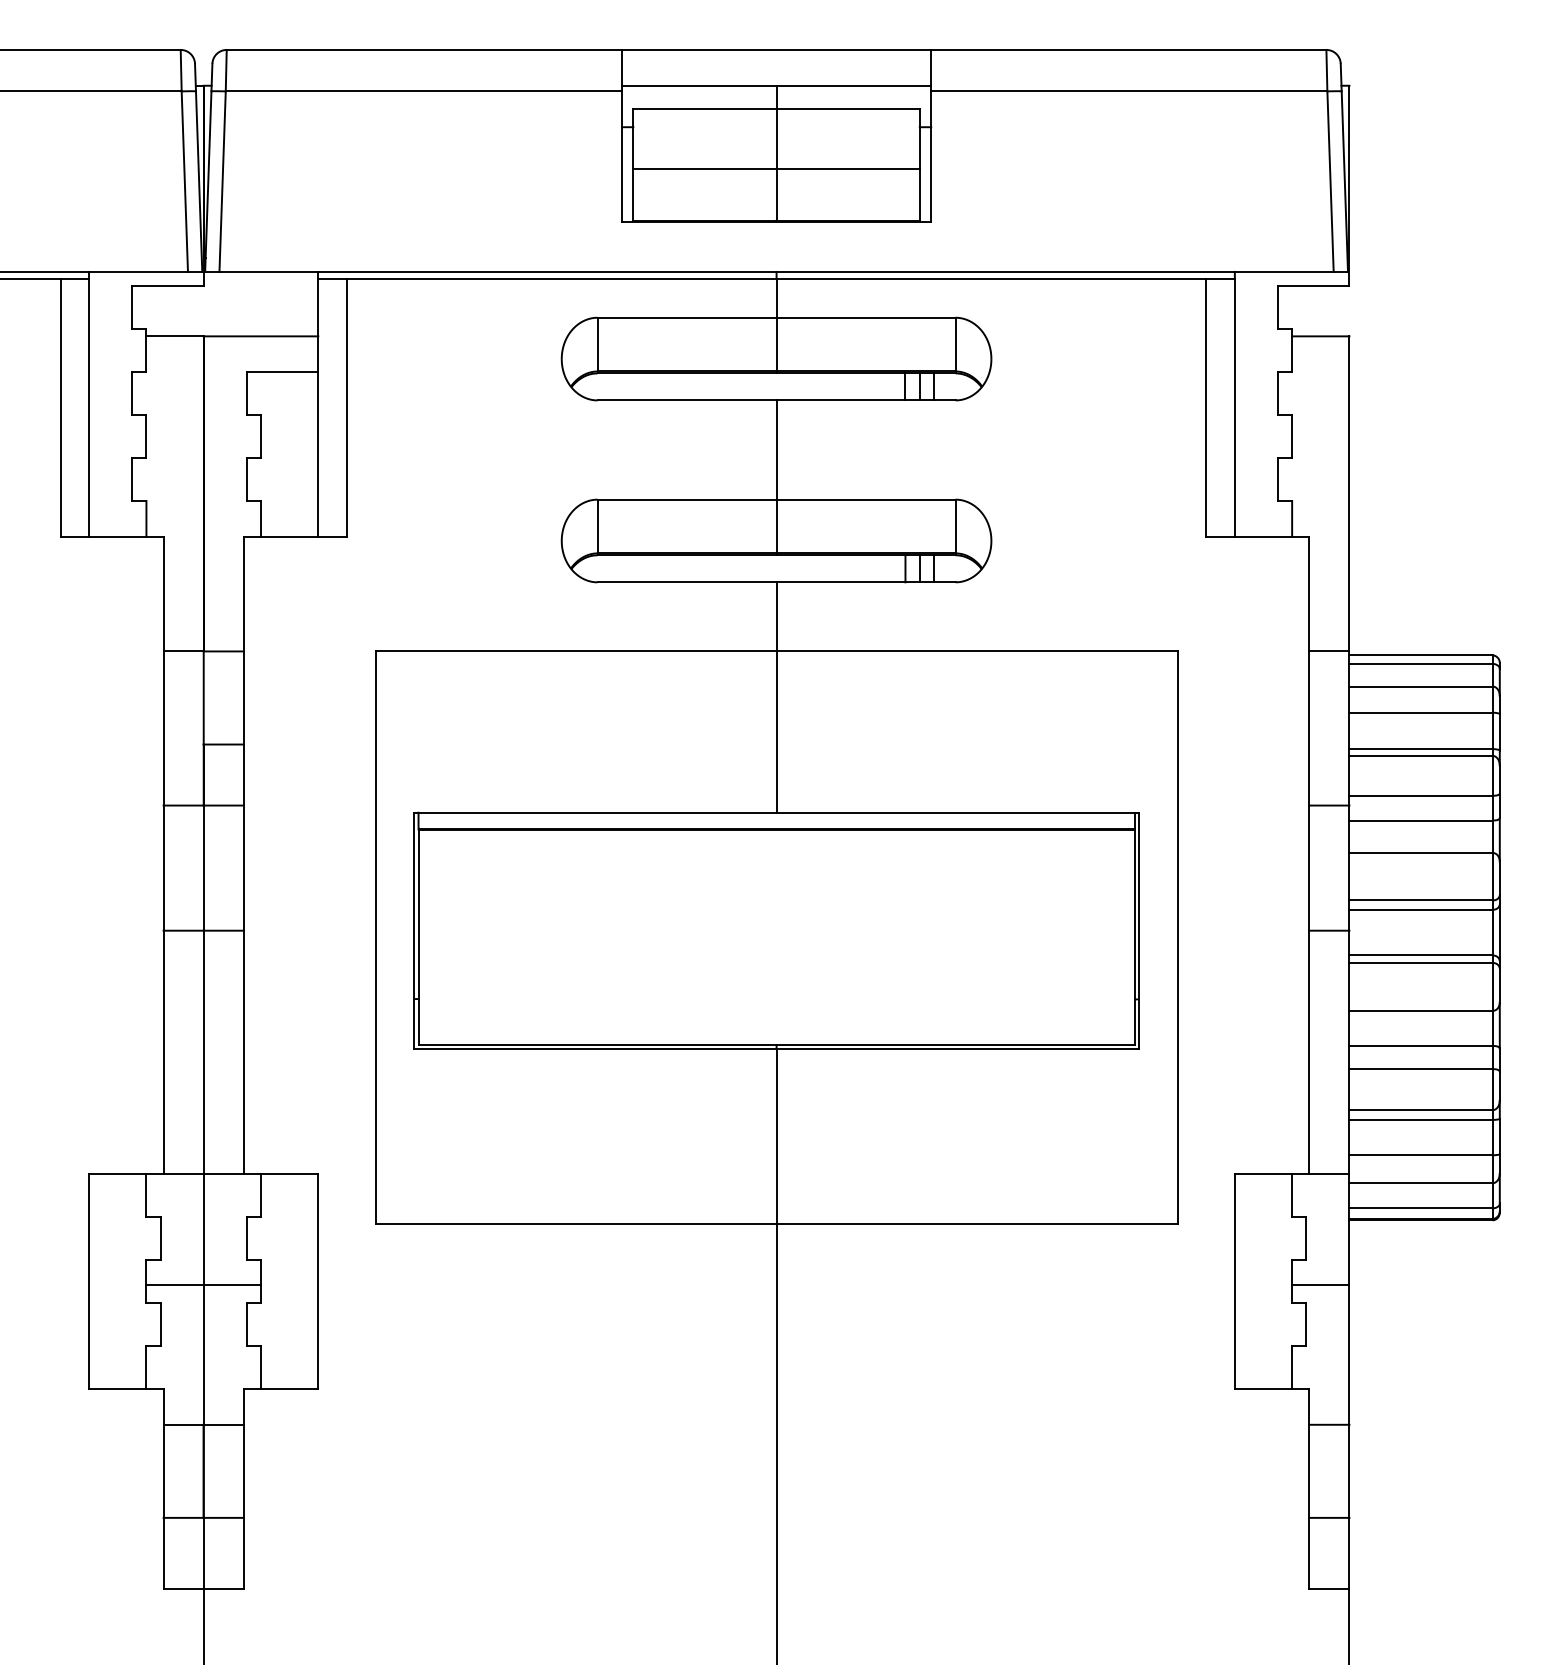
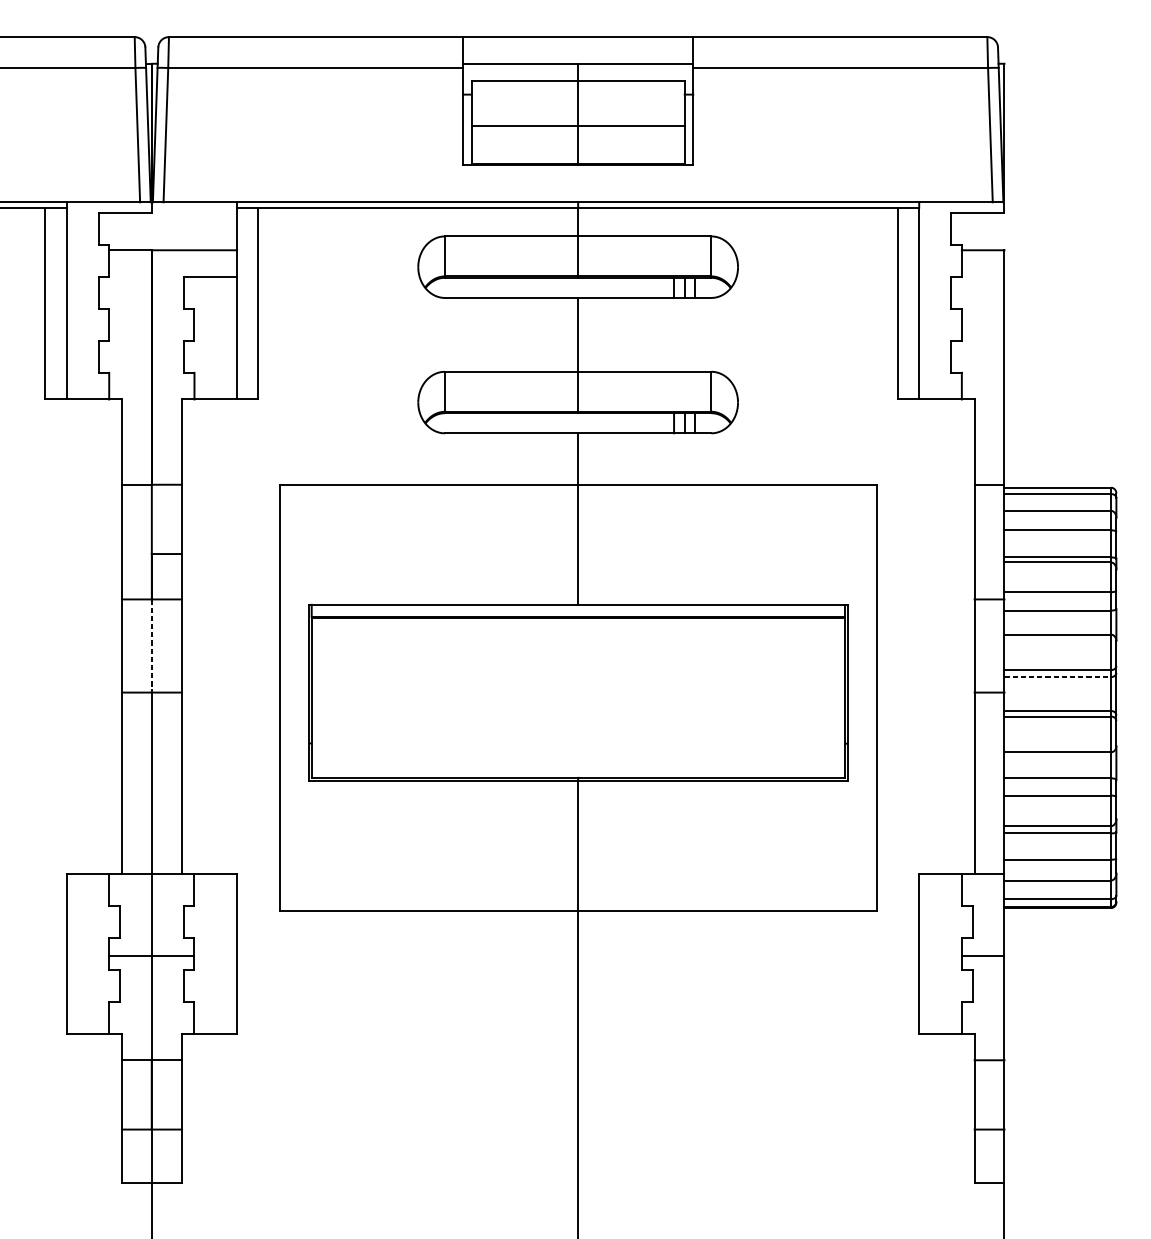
line: (203, 868) -> (151, 646), solid -> dashed
line: (1421, 909) -> (1058, 676), solid -> dashed

